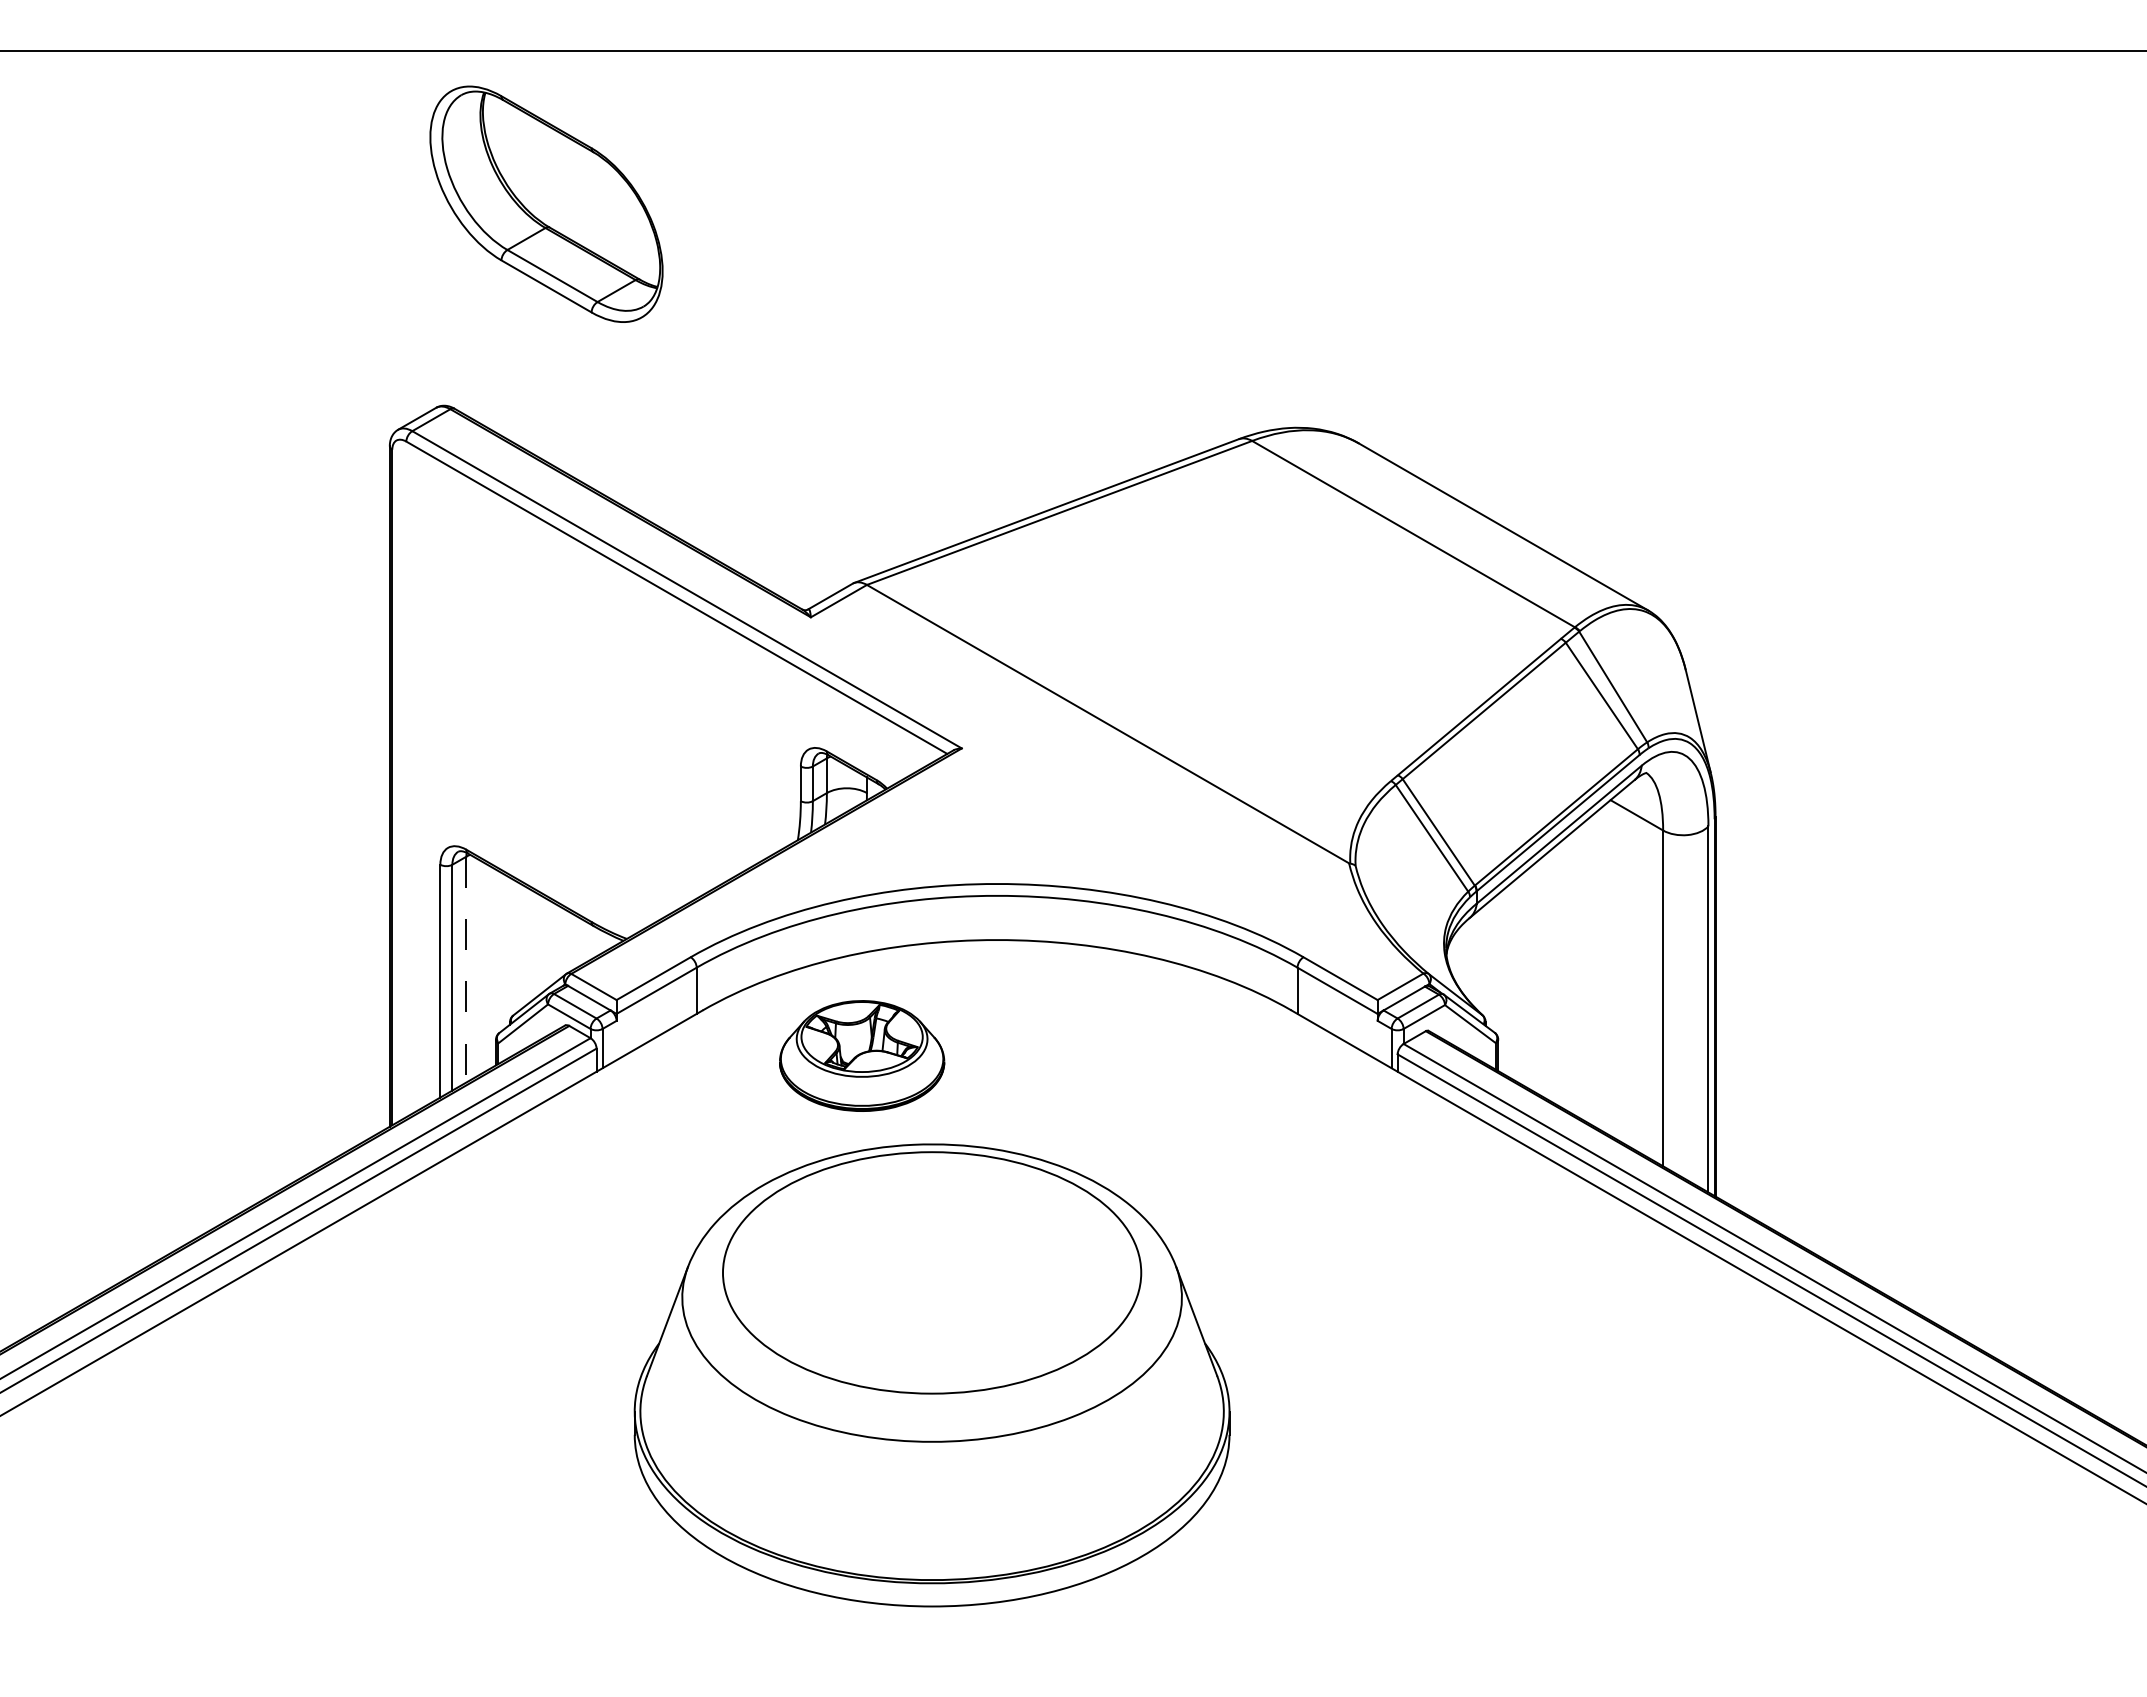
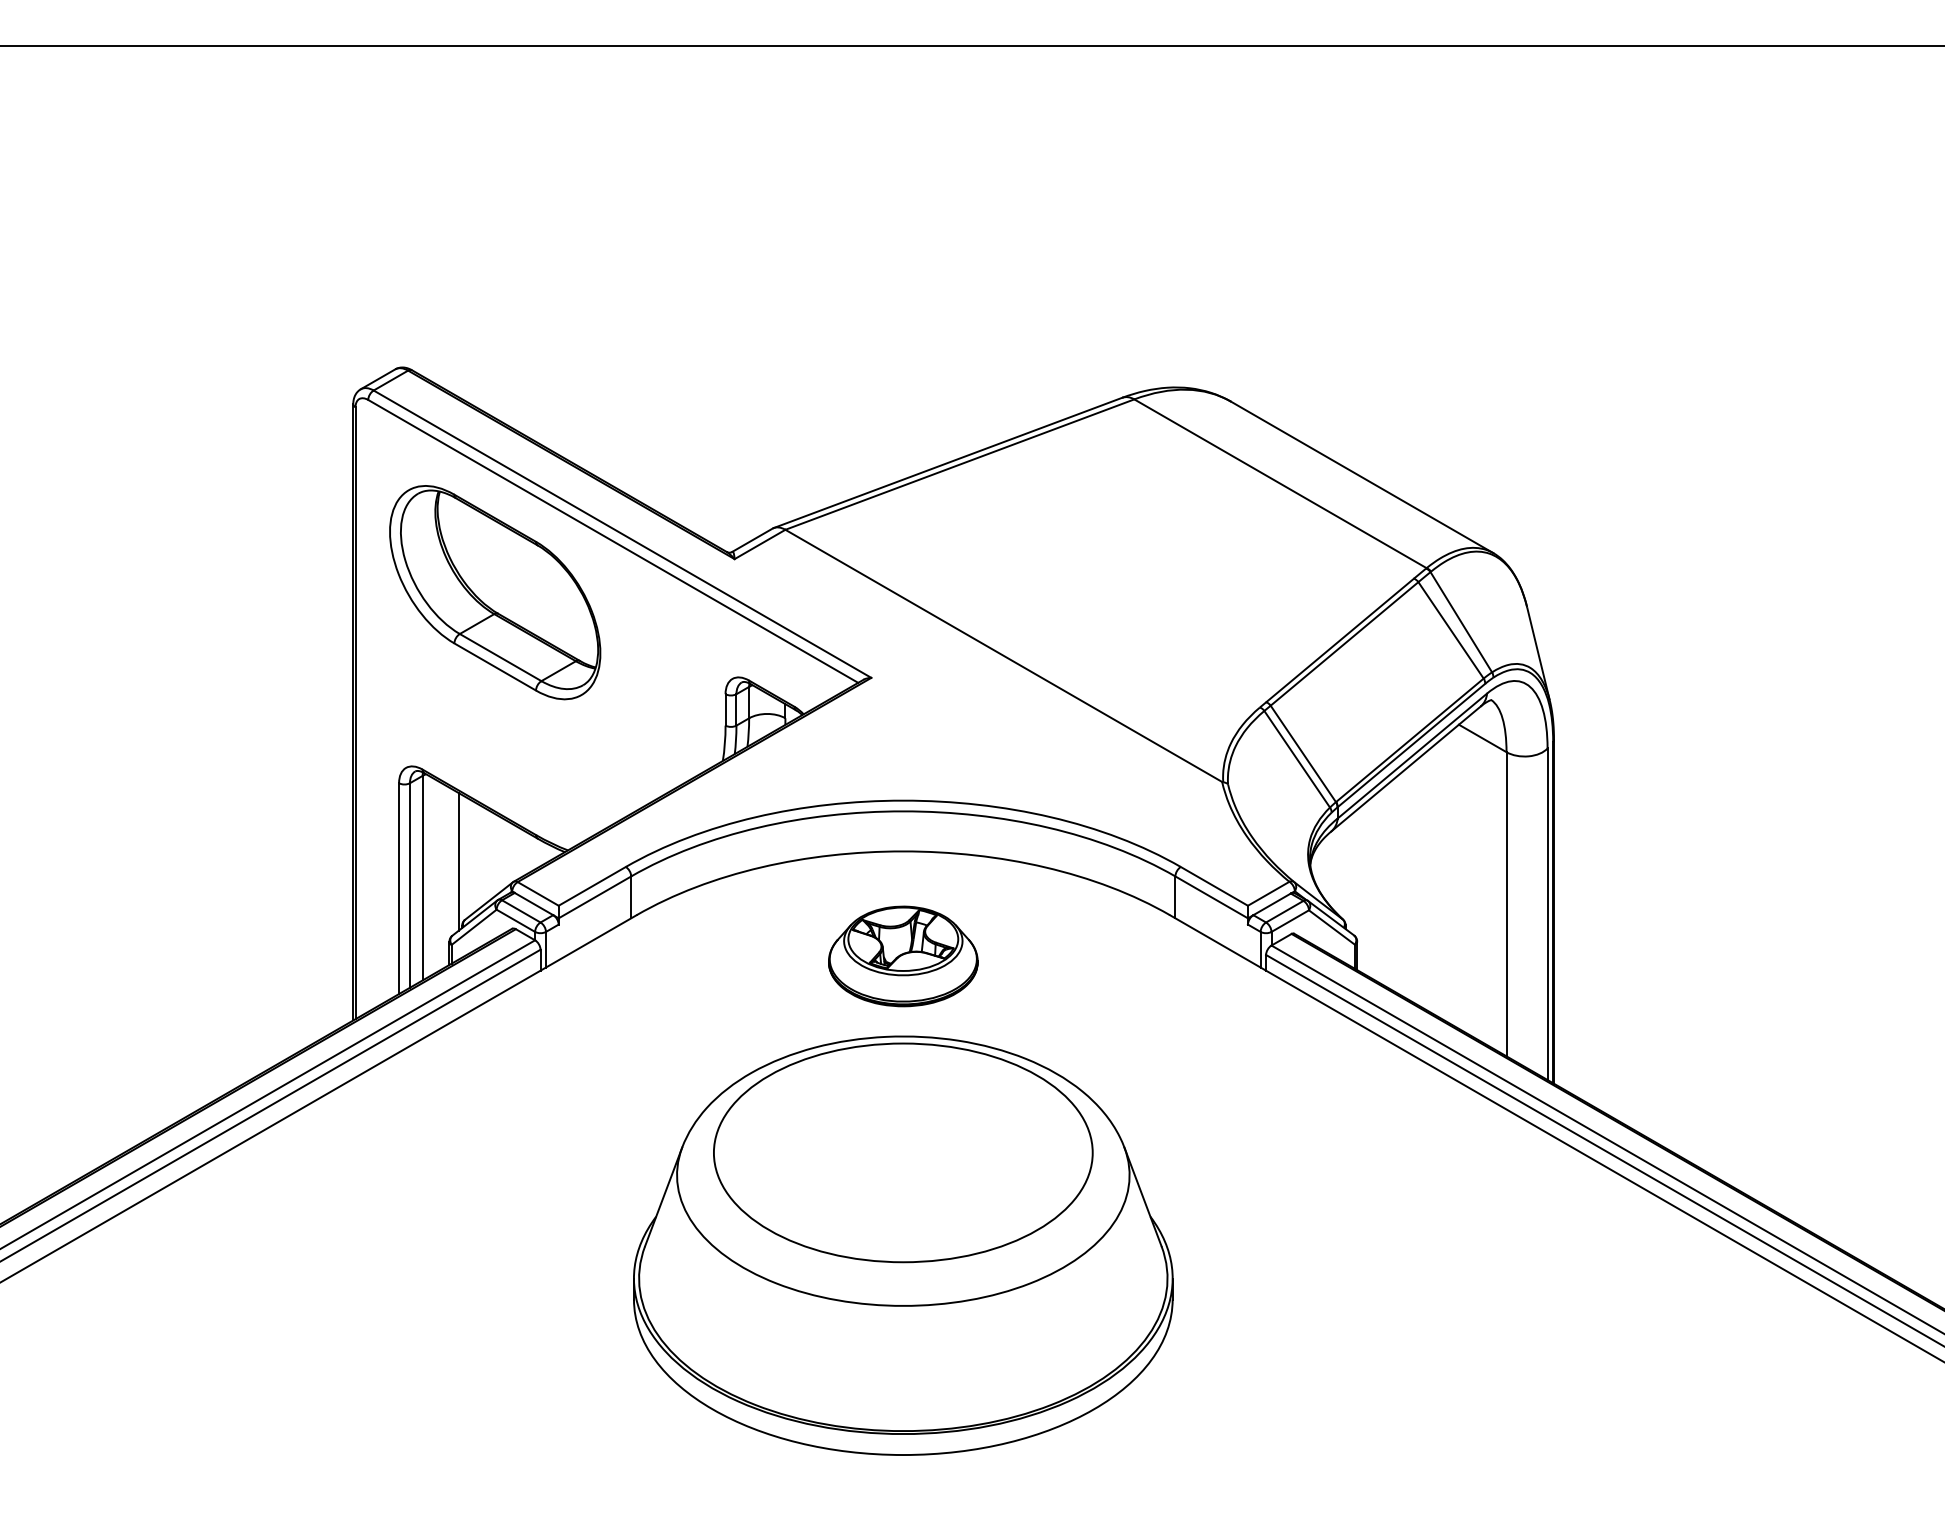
part: (546, 203) -> (495, 591), moved
line: (506, 951) -> (458, 861), added
line: (466, 969) -> (422, 878), dashed -> solid
part: (862, 1055) -> (903, 955), moved
part: (931, 1375) -> (902, 1245), moved

